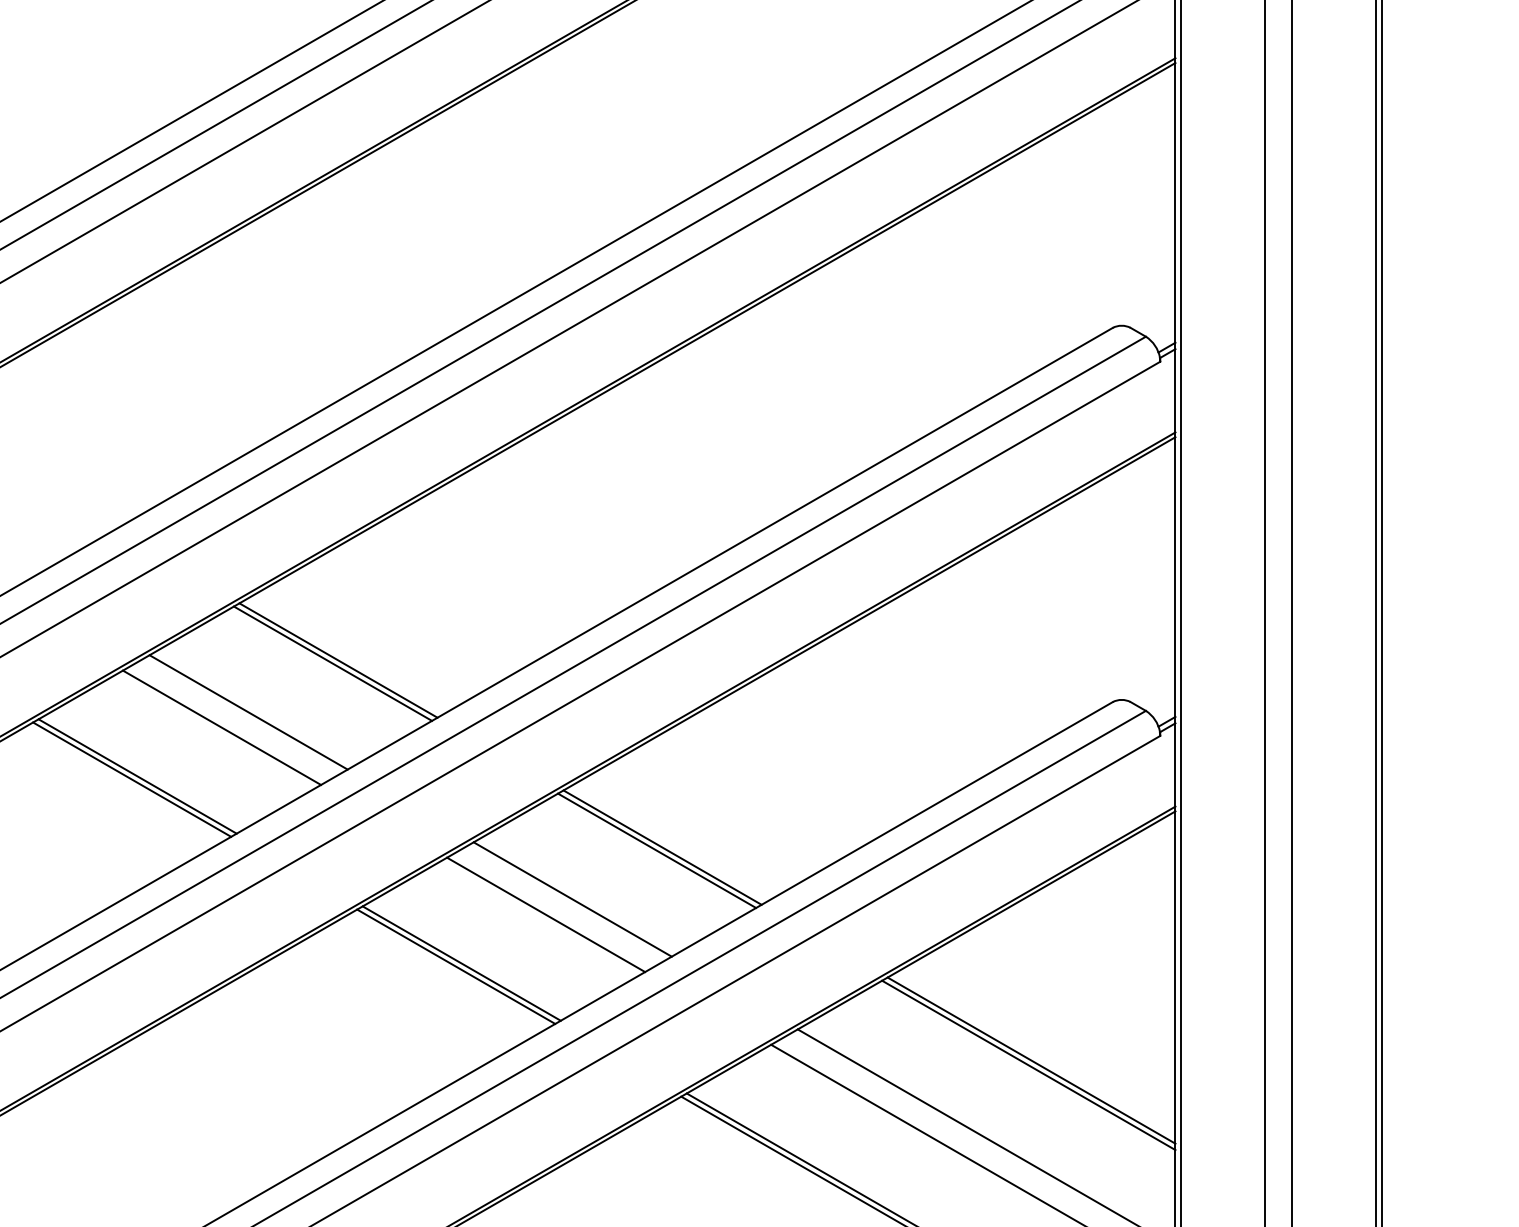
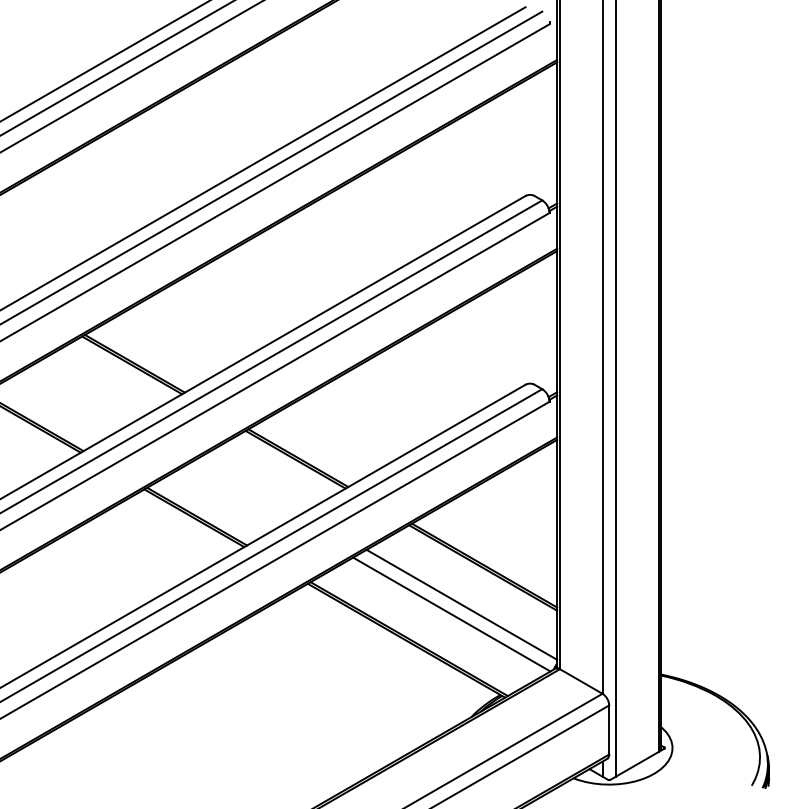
line: (248, 711) -> (89, 389), removed
line: (222, 727) -> (76, 397), removed
line: (573, 899) -> (253, 484), removed
line: (545, 913) -> (239, 491), removed

